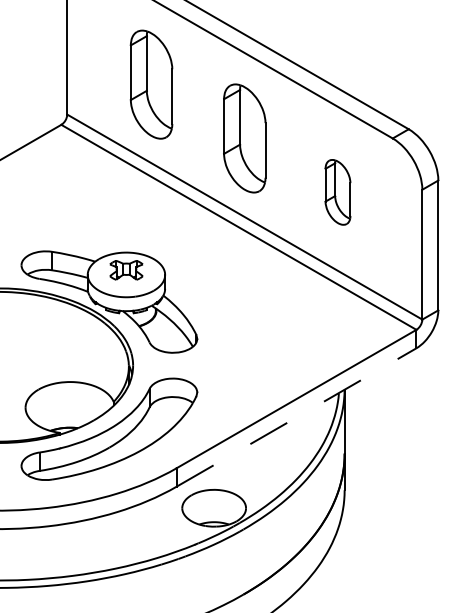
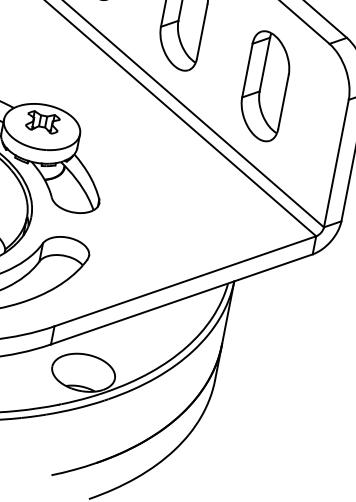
part: (337, 192) -> (264, 86), size x1.67
line: (297, 417) -> (182, 299), dashed -> solid

